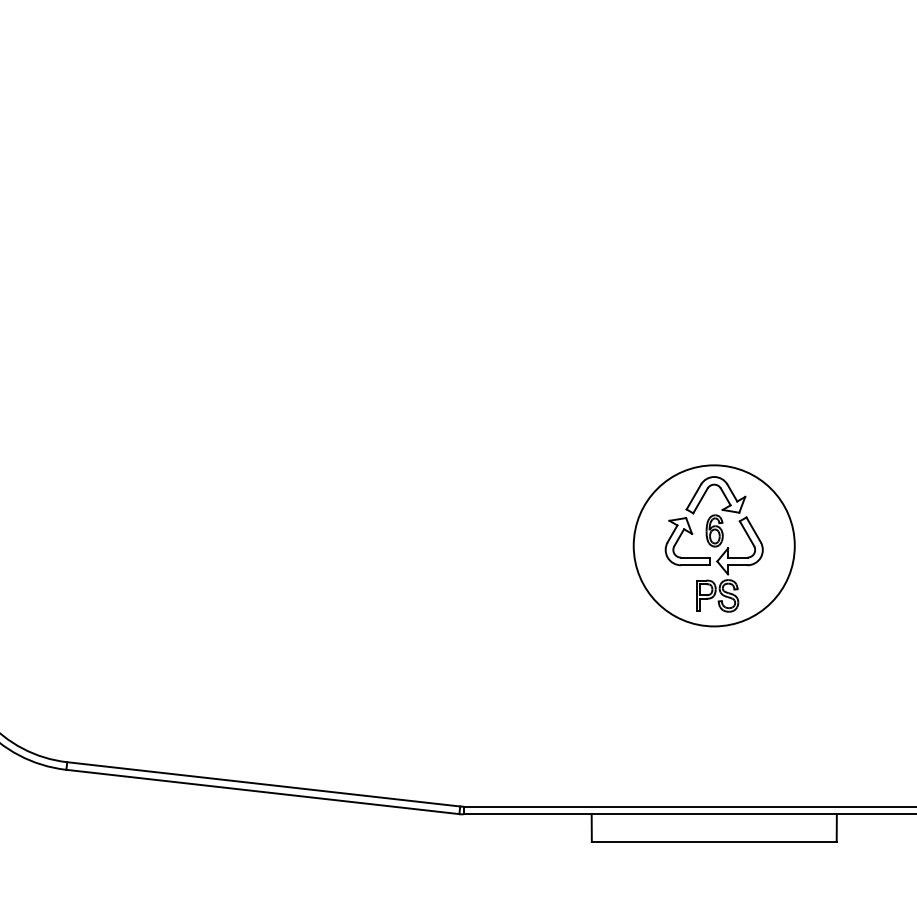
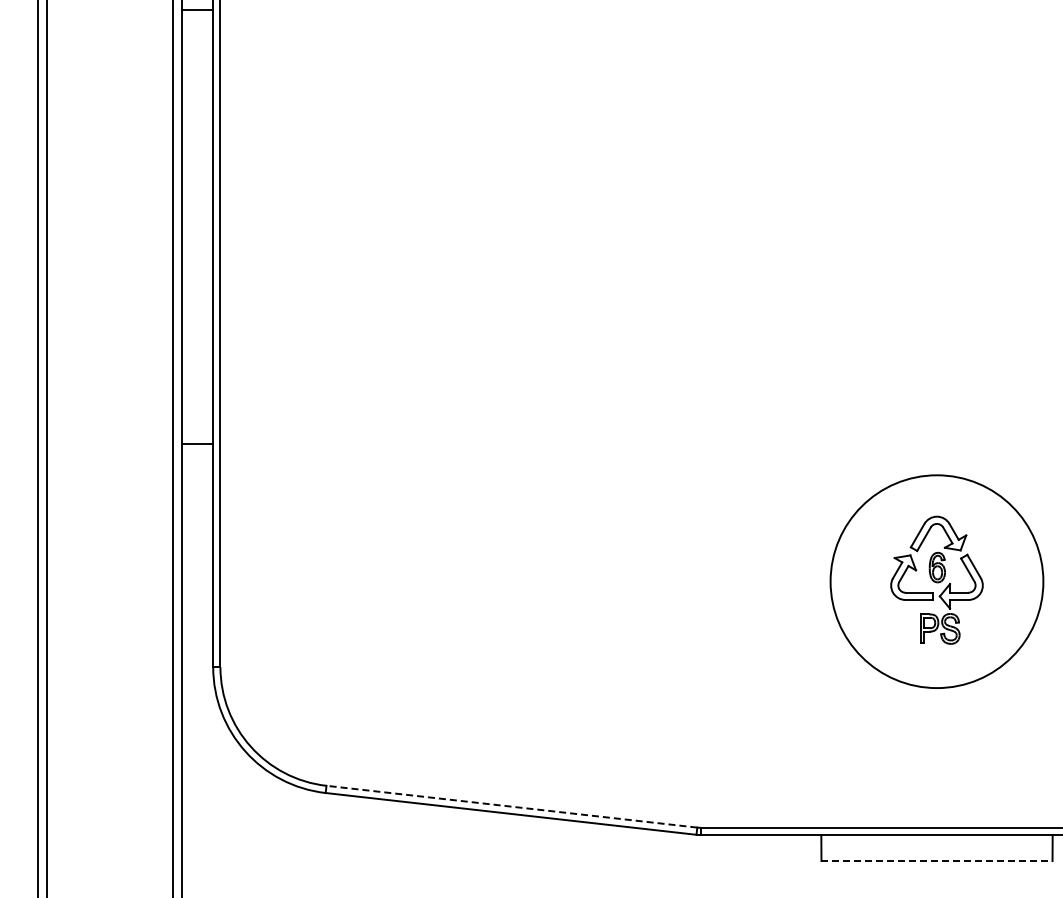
circle: (713, 545) -> (936, 581), size x1.4
line: (263, 784) -> (511, 806), solid -> dashed
line: (714, 842) -> (937, 861), solid -> dashed

